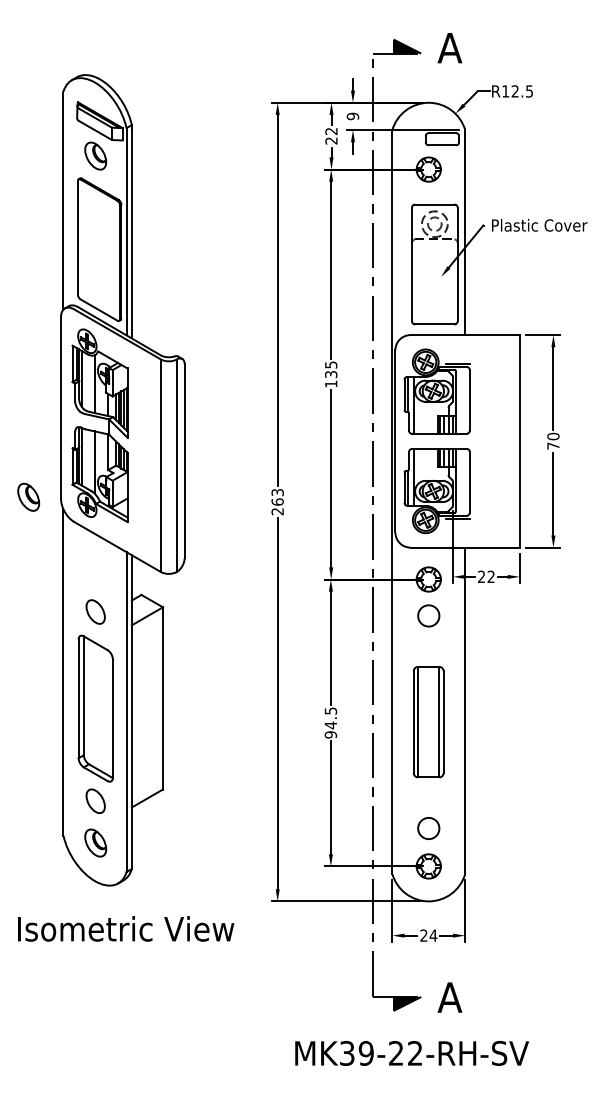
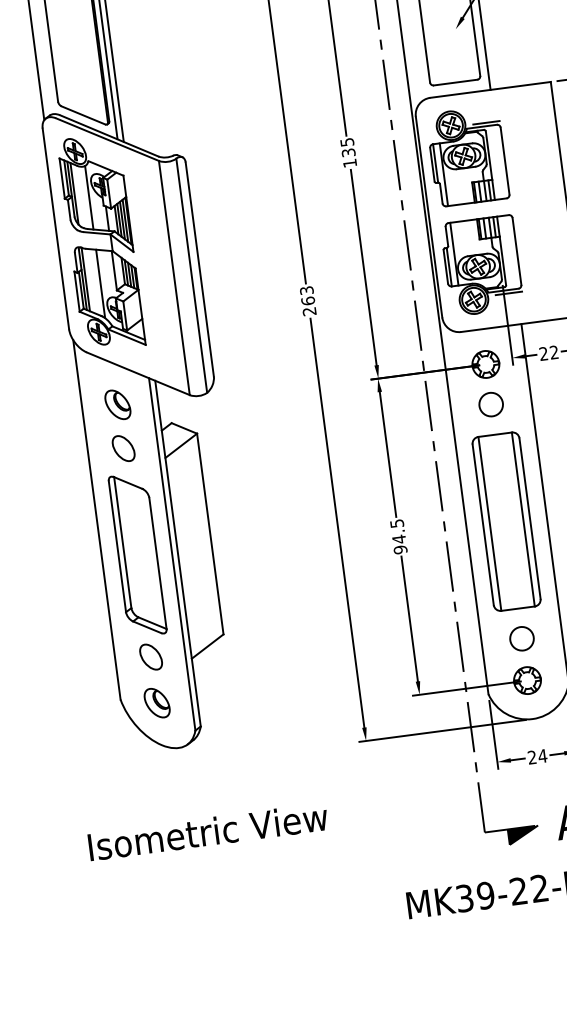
part: (28, 496) -> (117, 403), moved
part: (428, 721) -> (506, 520), size x1.43
text: (126, 928) -> (208, 831), moved

